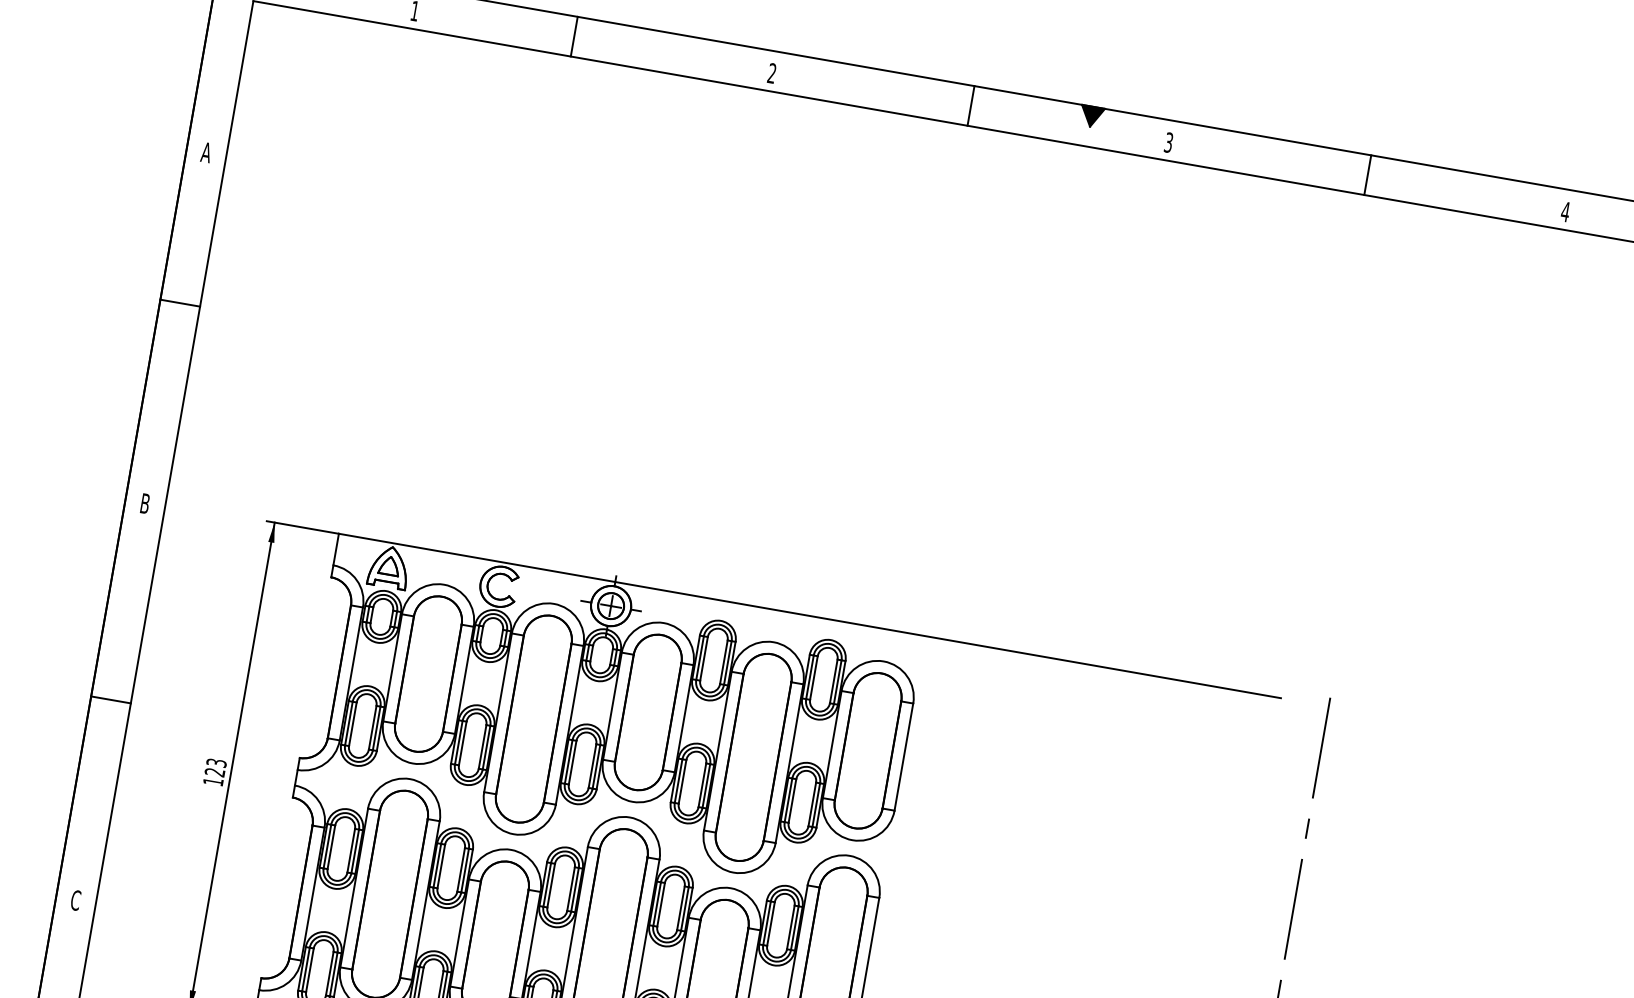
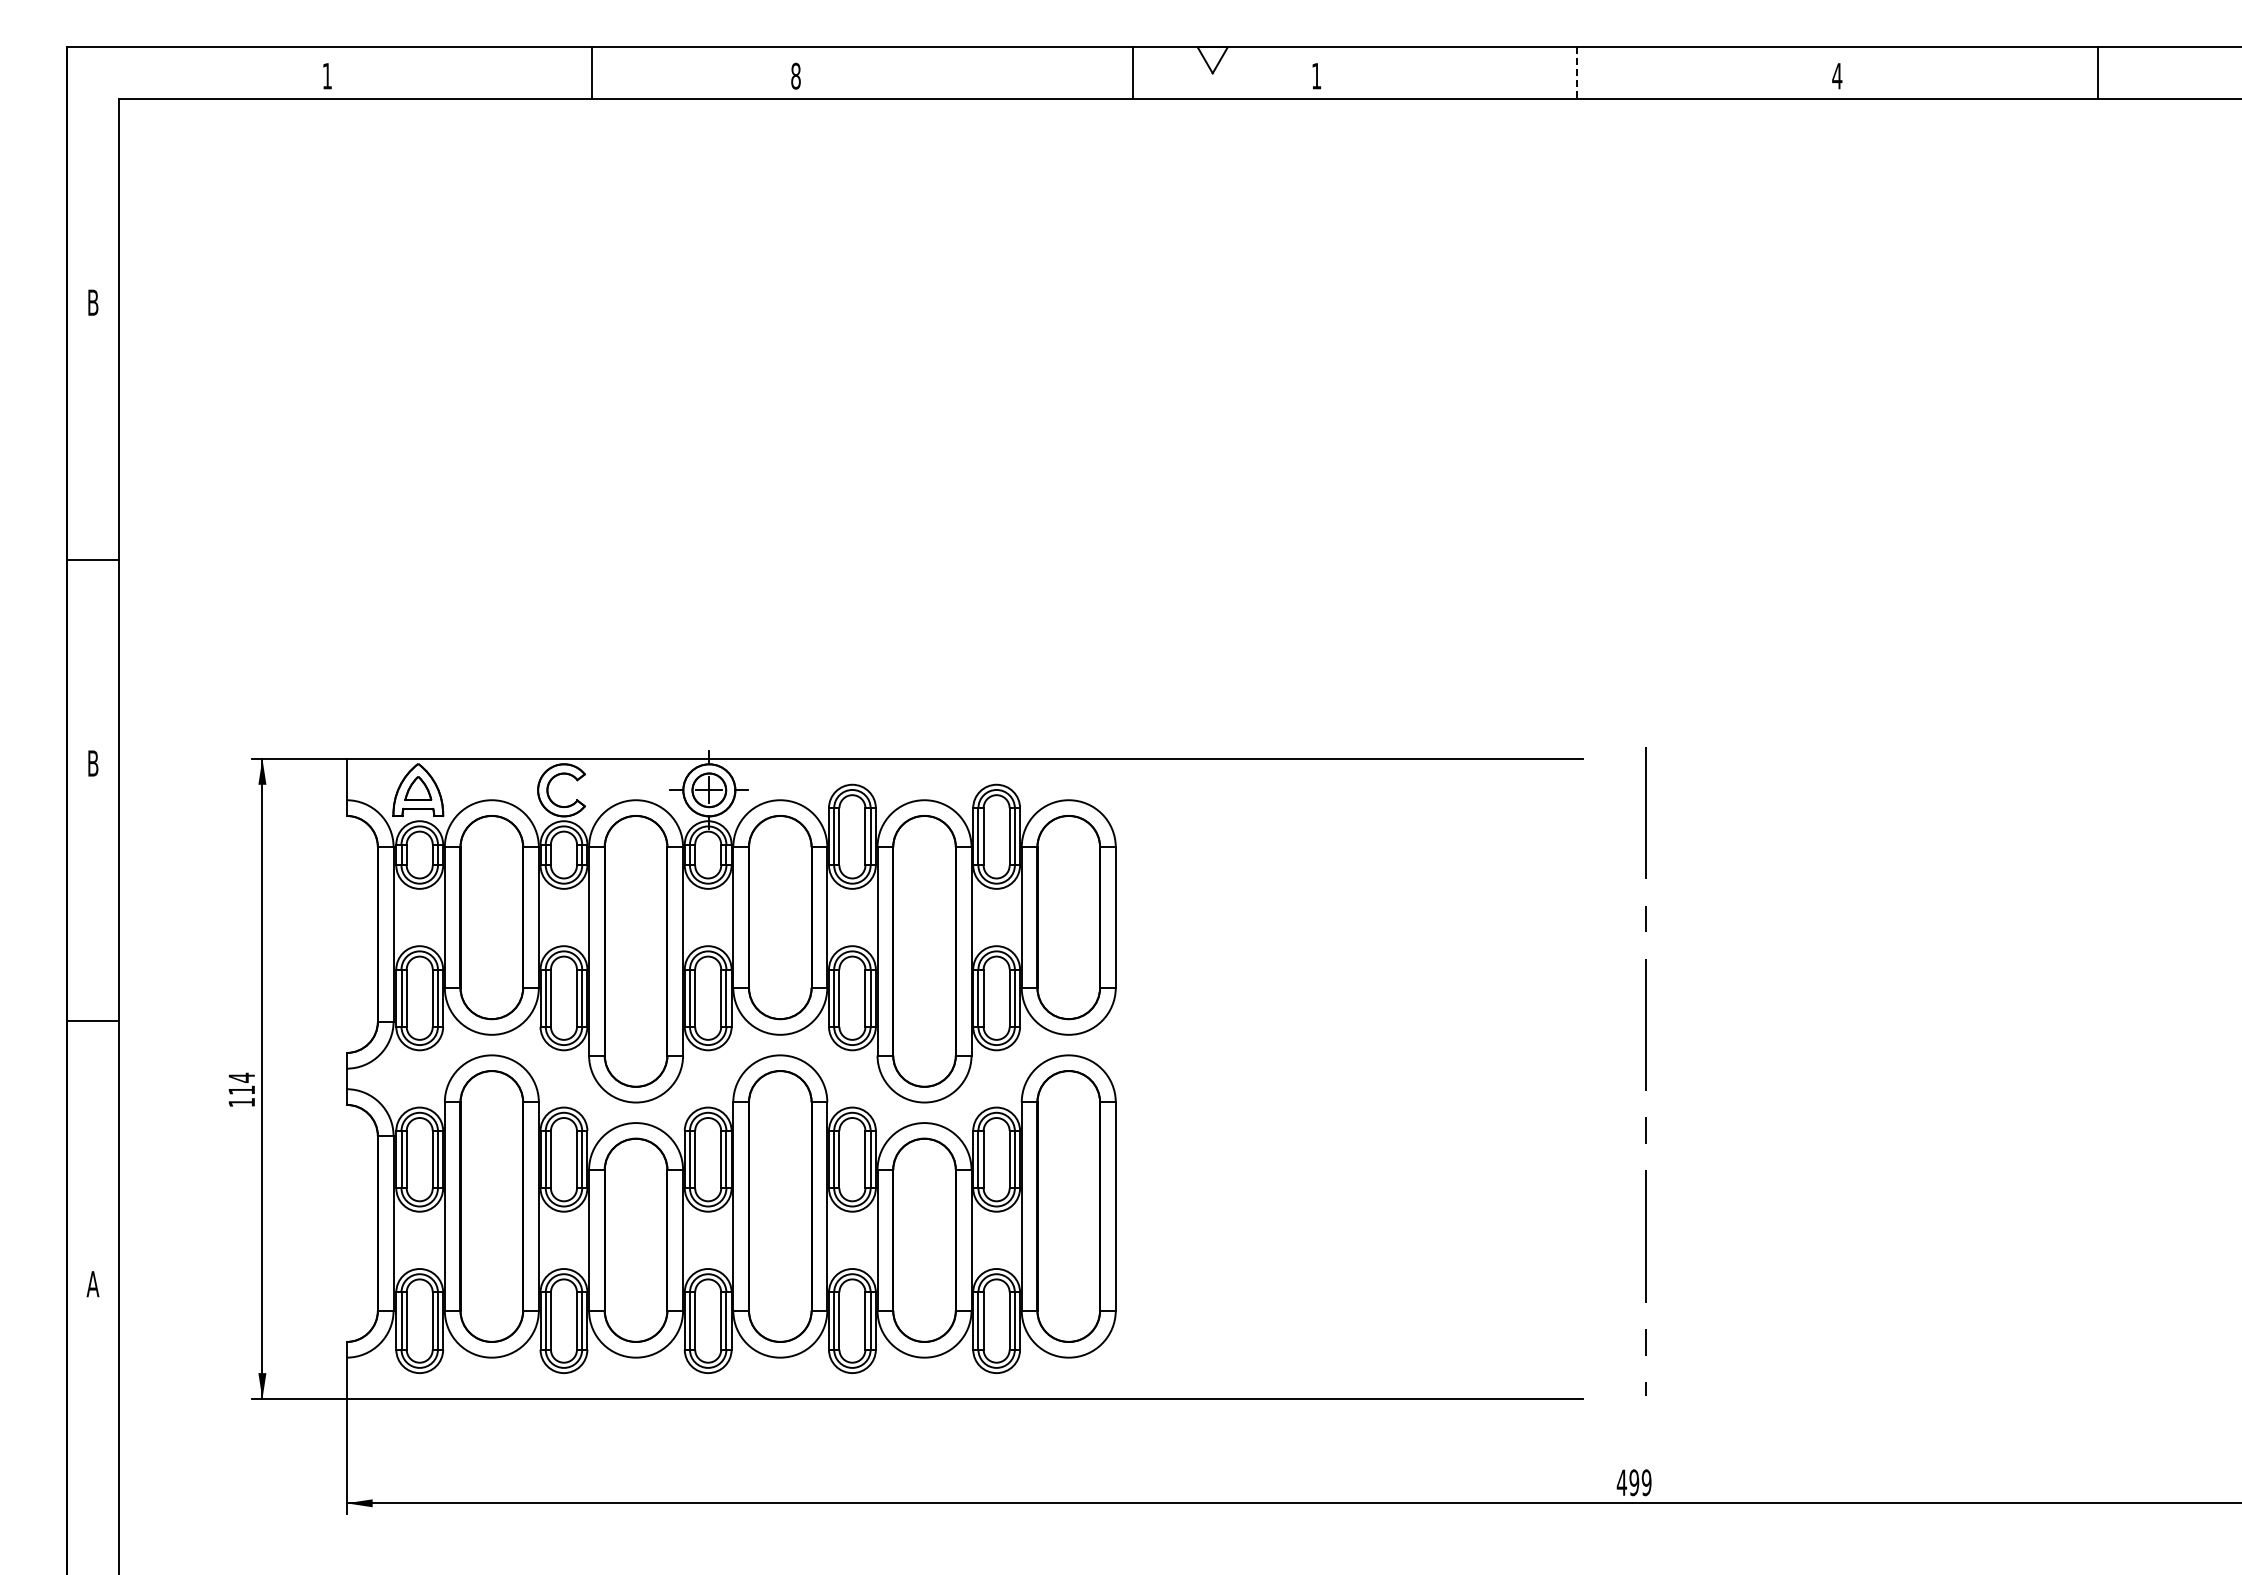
line: (573, 36) -> (591, 73), moved
text: (771, 72) -> (795, 75), 2 -> 8
line: (970, 106) -> (1132, 73), moved
fill: (1091, 116) -> (1212, 60), removed
text: (1168, 142) -> (1316, 75), 3 -> 1
text: (205, 152) -> (92, 302), A -> B
line: (1367, 175) -> (1577, 73), solid -> dashed
line: (180, 303) -> (93, 560), moved
text: (215, 767) -> (241, 1083), 123 -> 114
text: (75, 899) -> (92, 1283), C -> A

